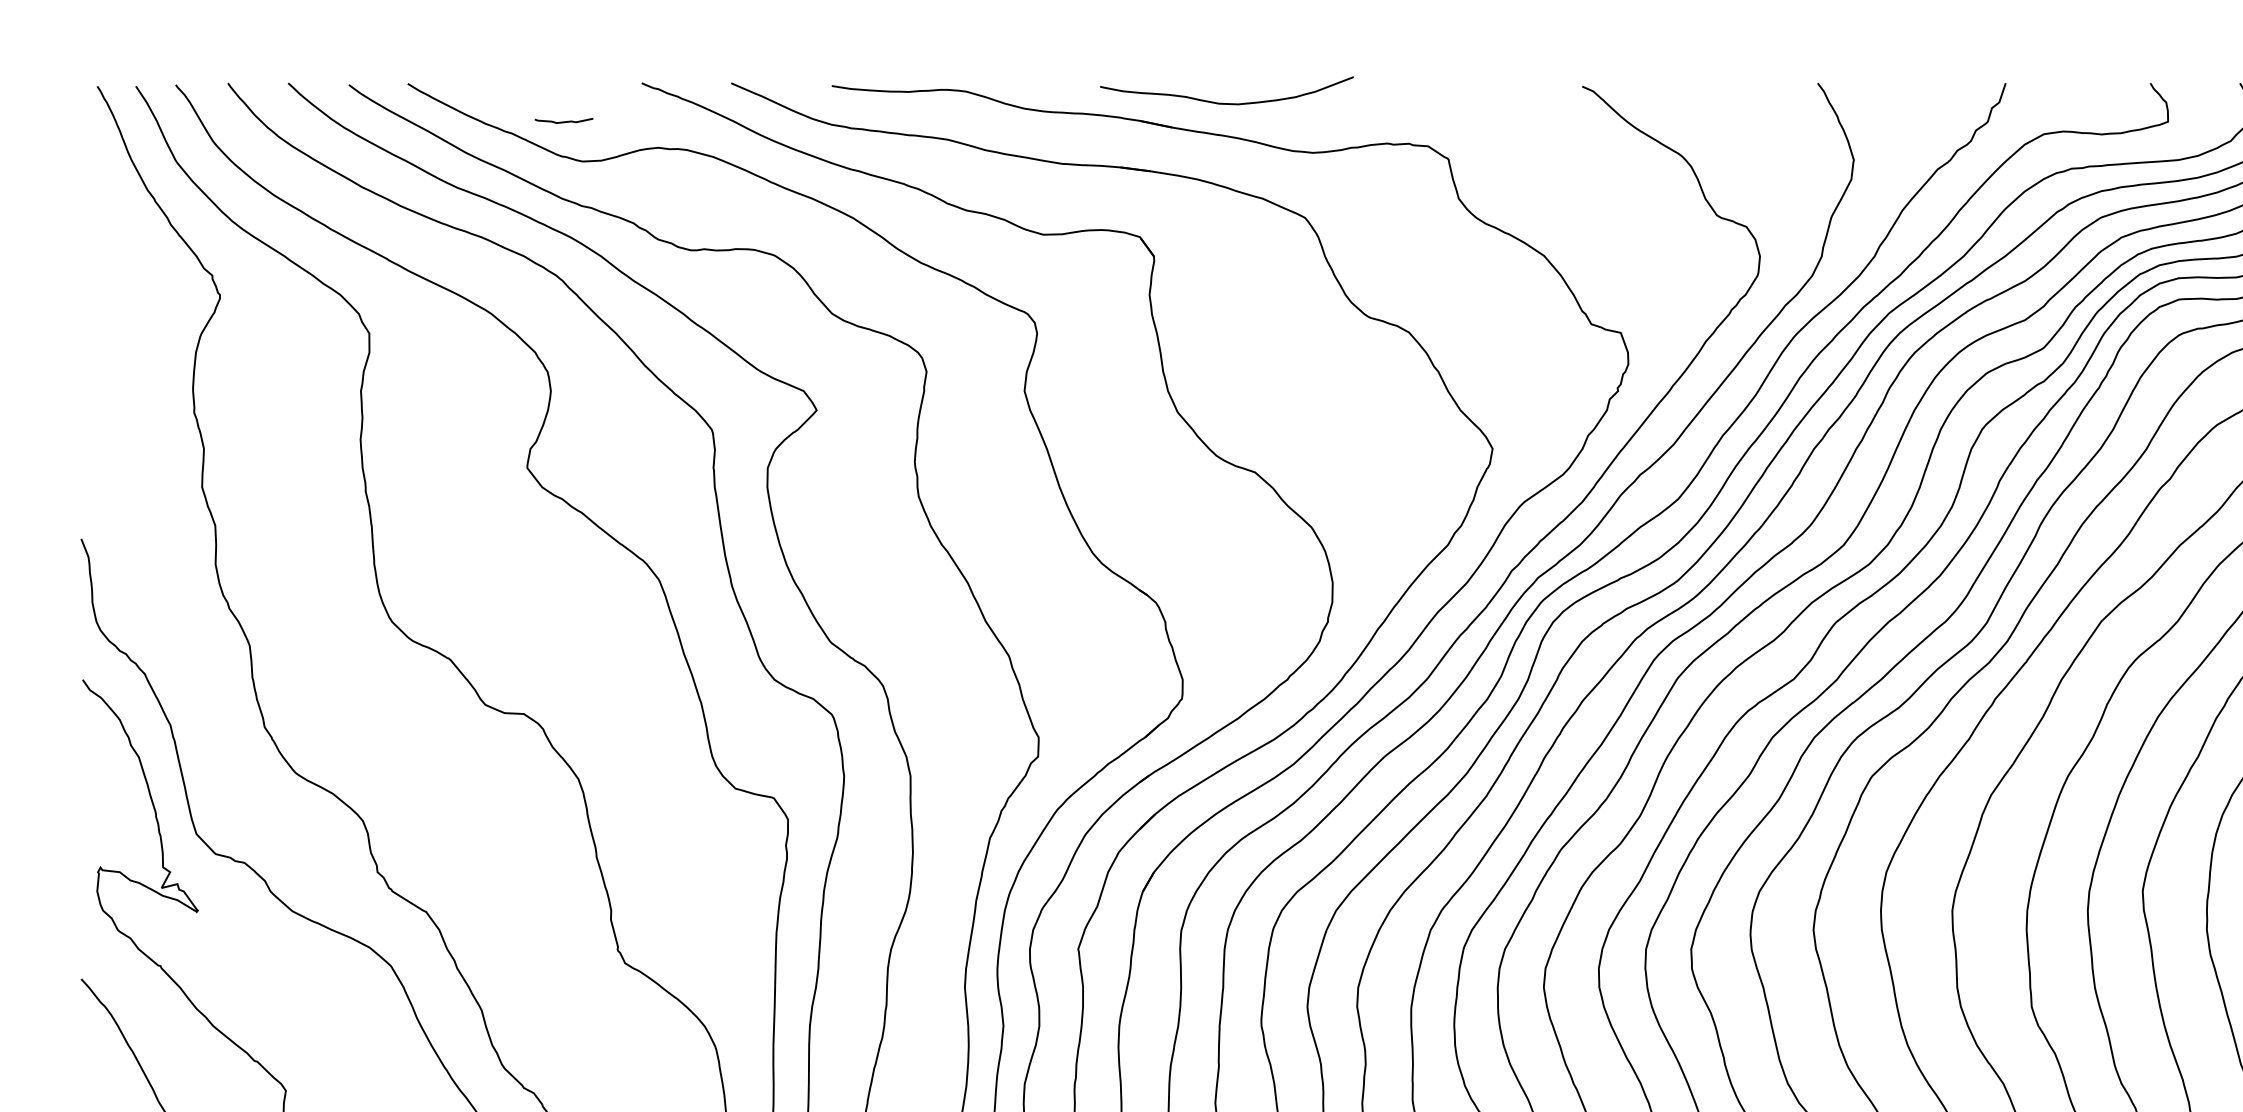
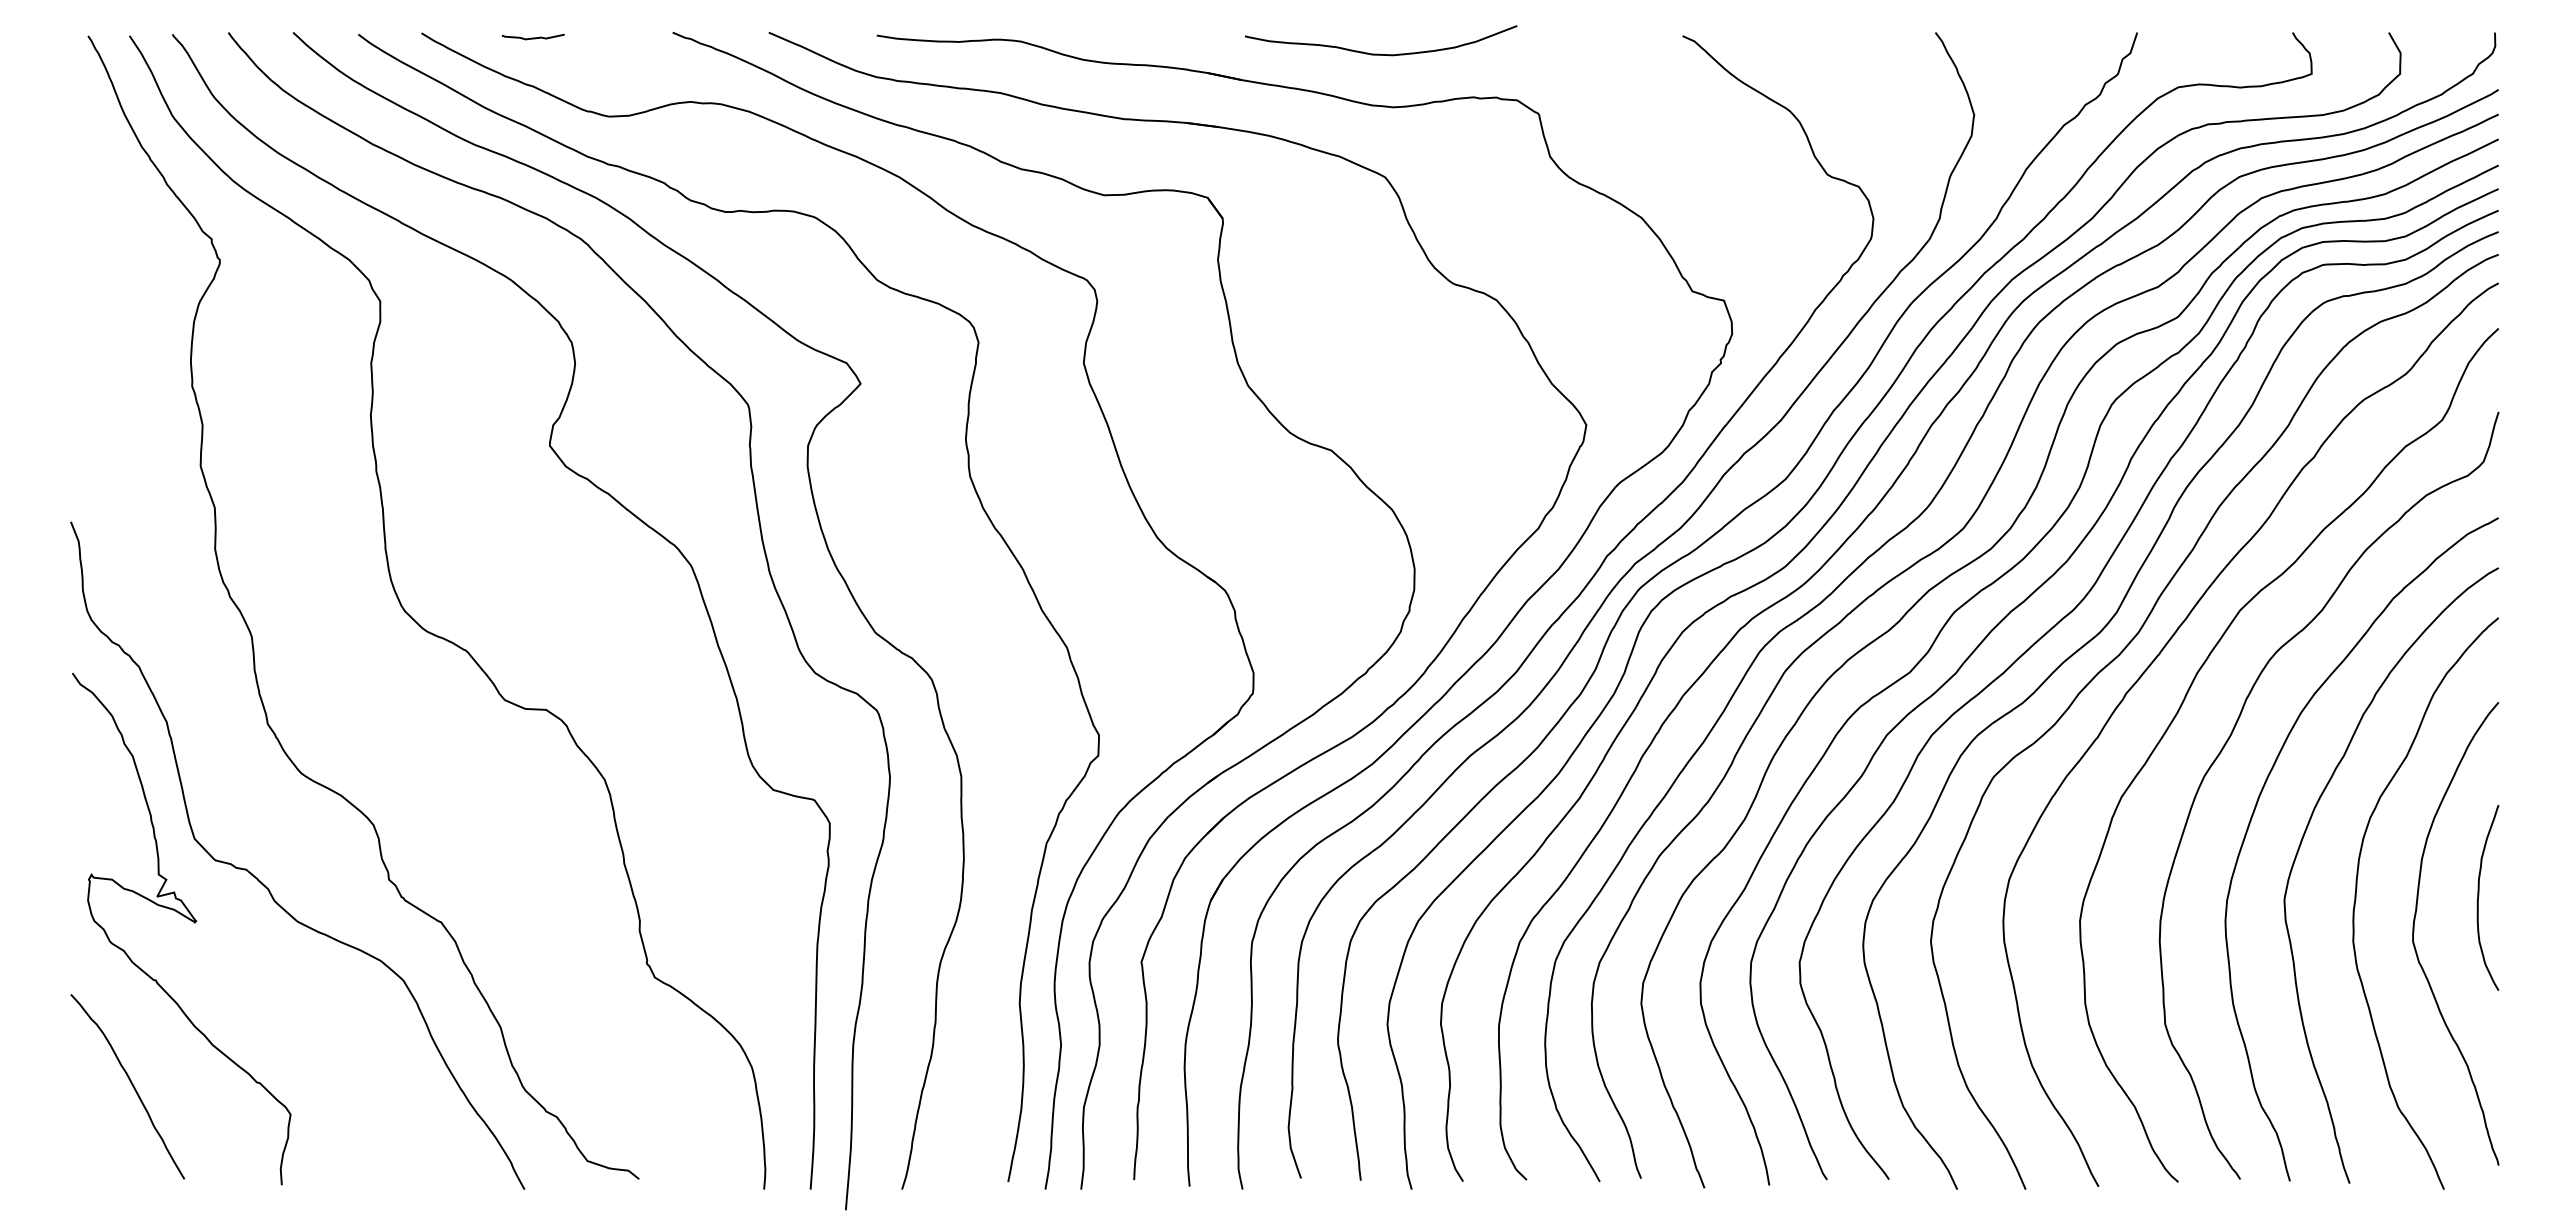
curve: (1225, 102) -> (1379, 53), moved
curve: (563, 121) -> (532, 37), moved

